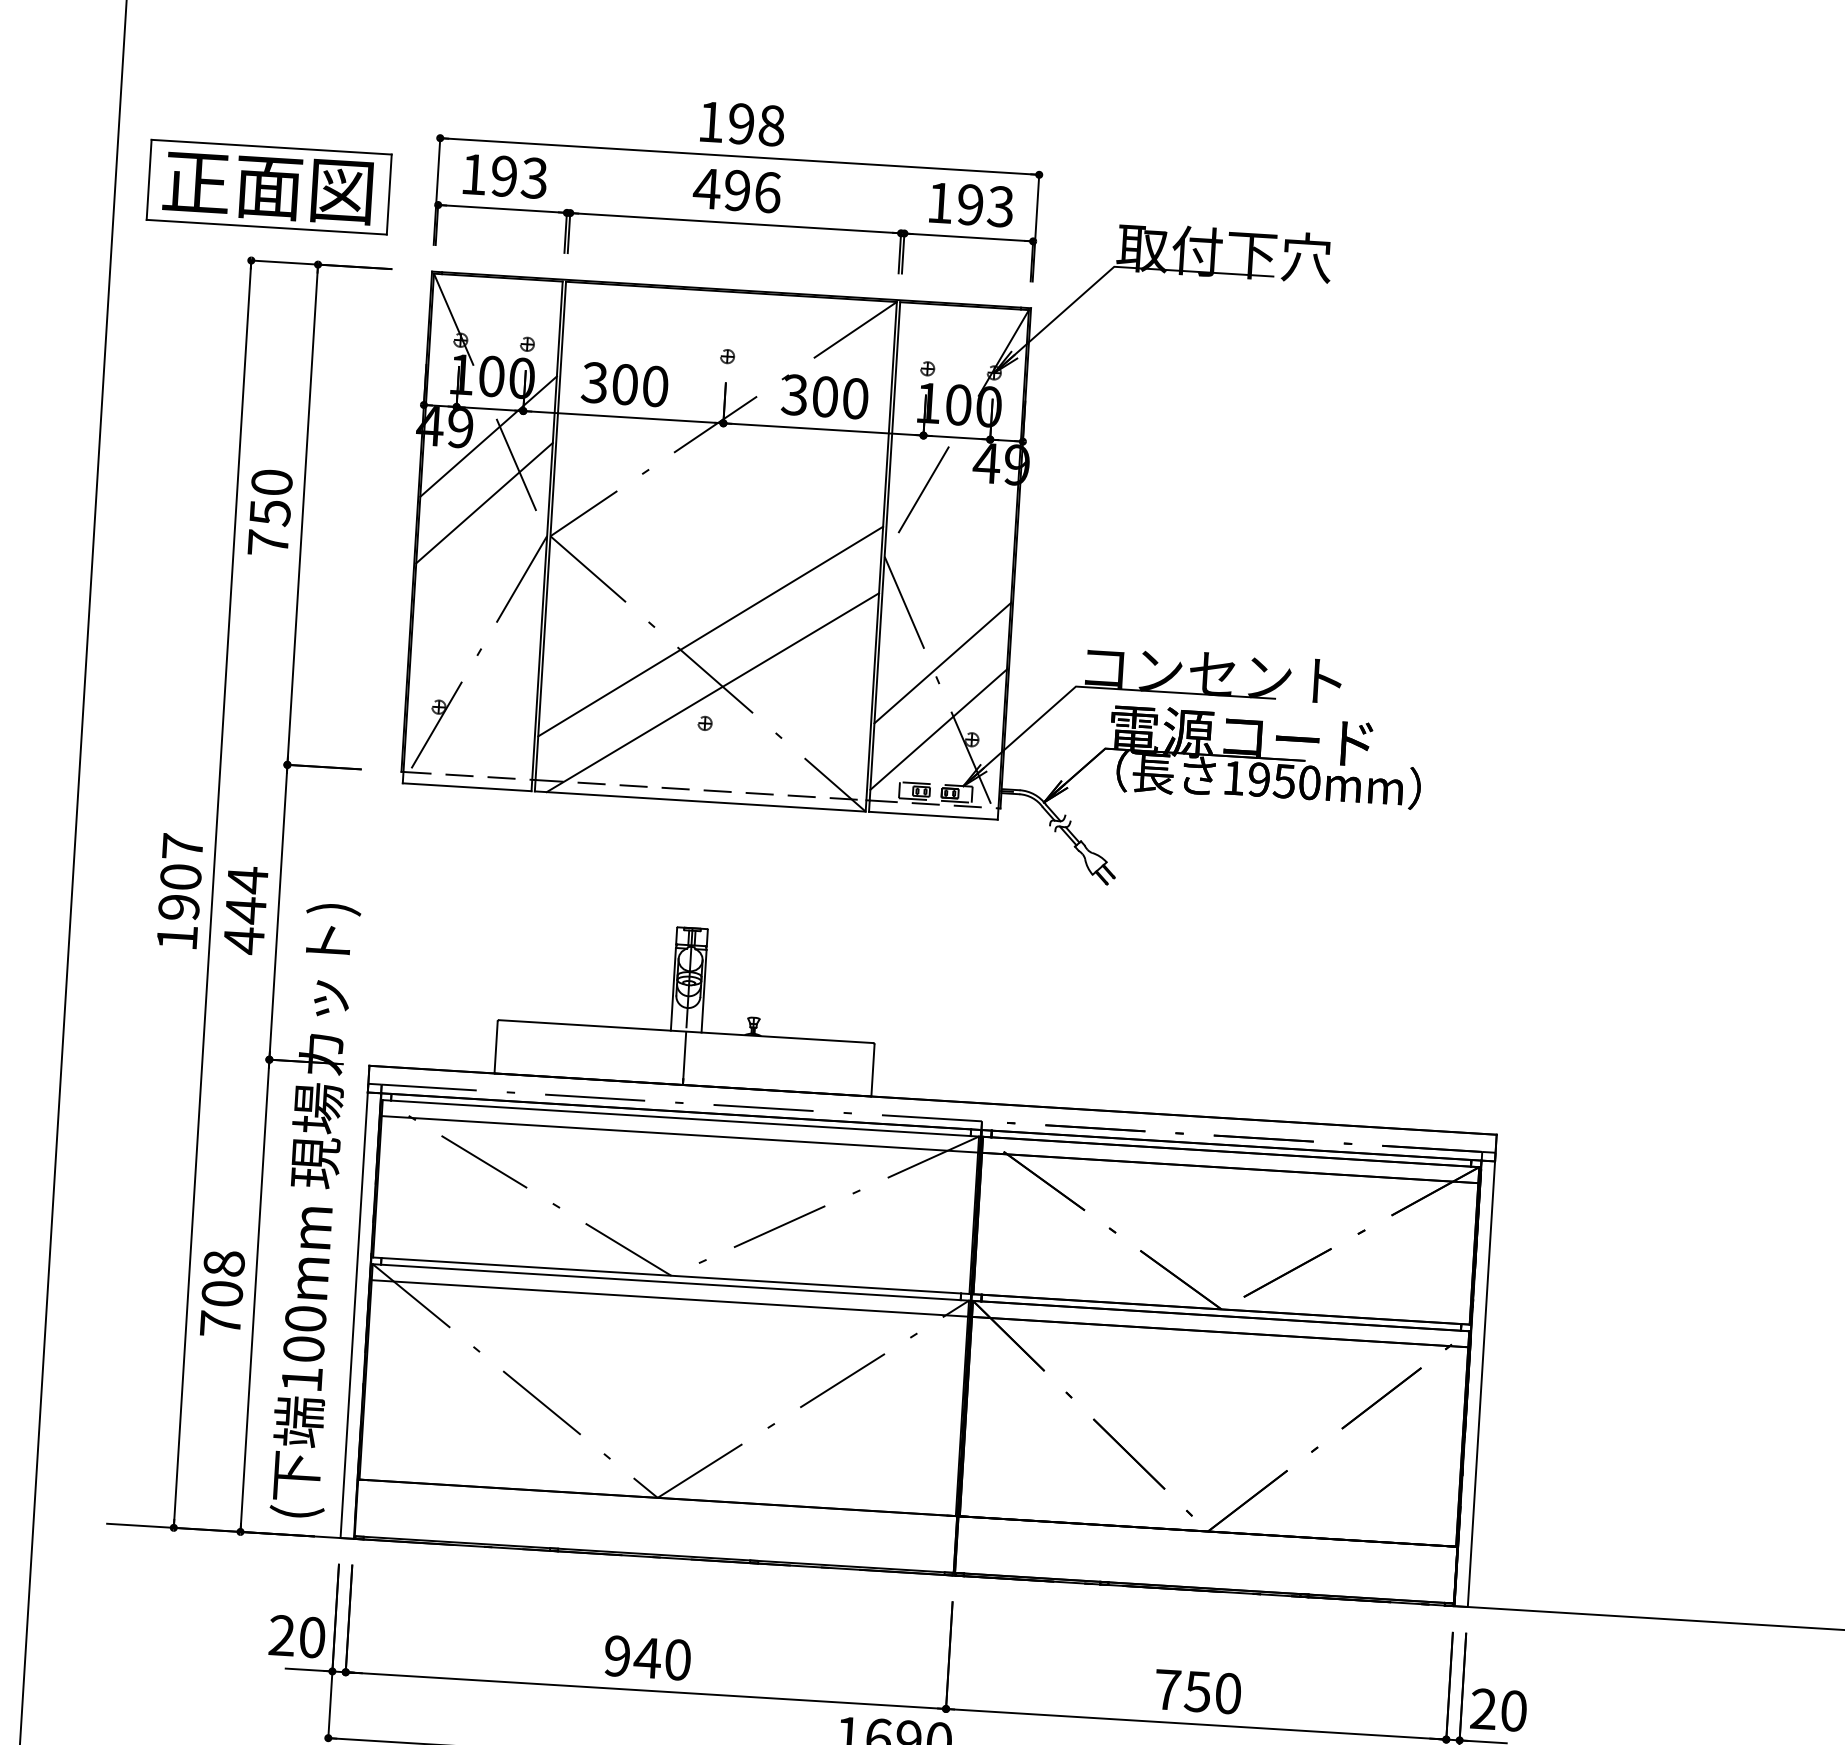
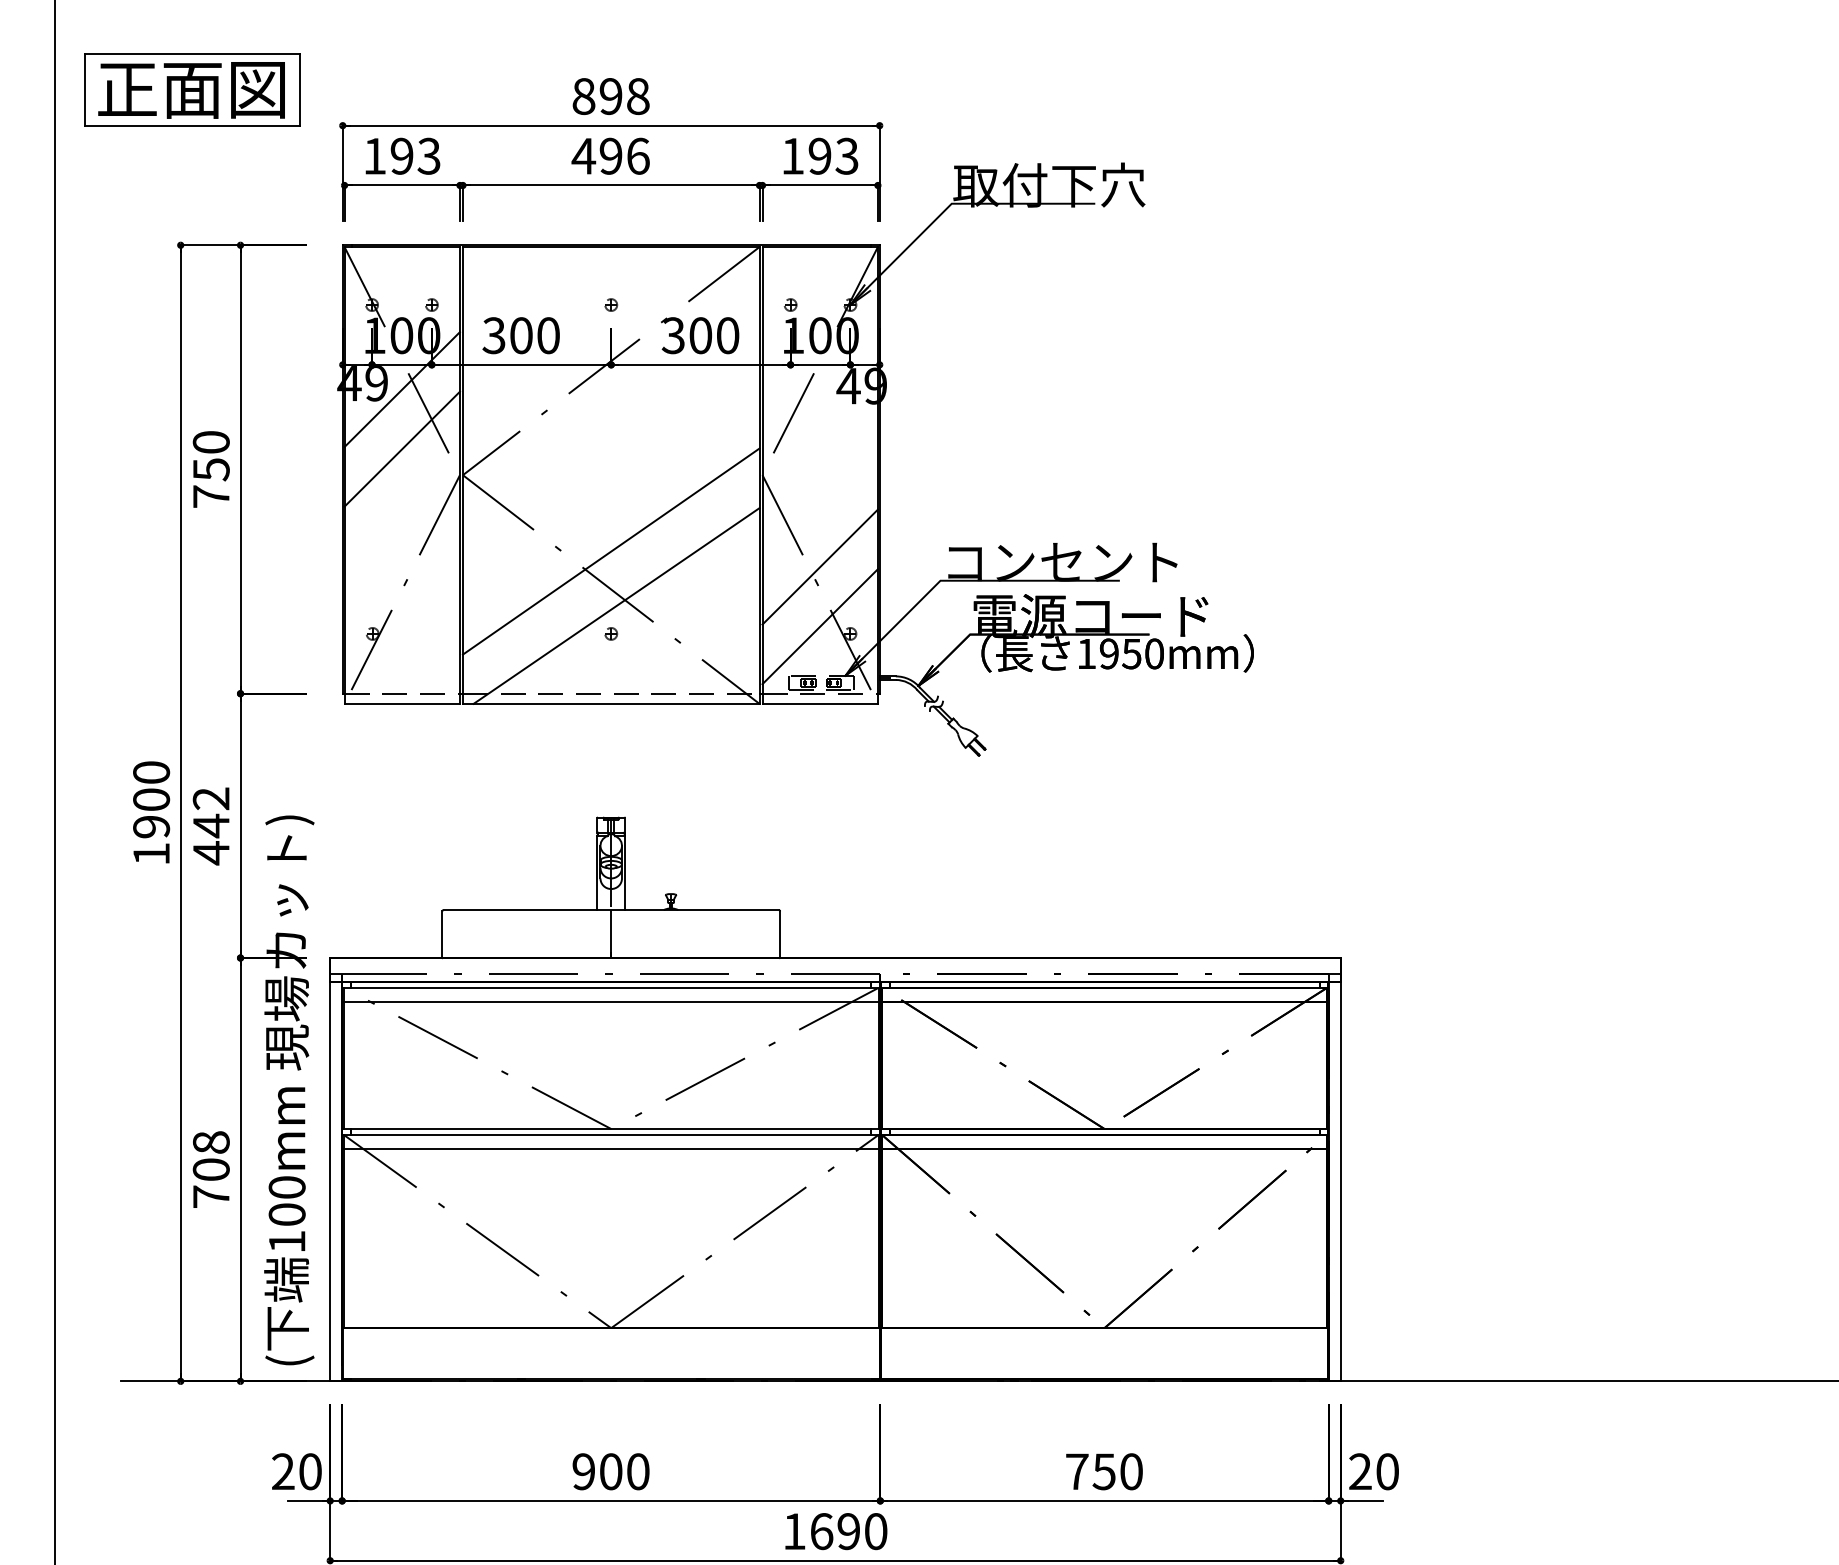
text: (710, 122) -> (583, 96), 198 -> 898
part: (269, 186) -> (192, 89), moved
text: (182, 846) -> (151, 772), 1907 -> 1900
text: (246, 879) -> (210, 798), 444 -> 442
text: (647, 1657) -> (610, 1471), 940 -> 900

